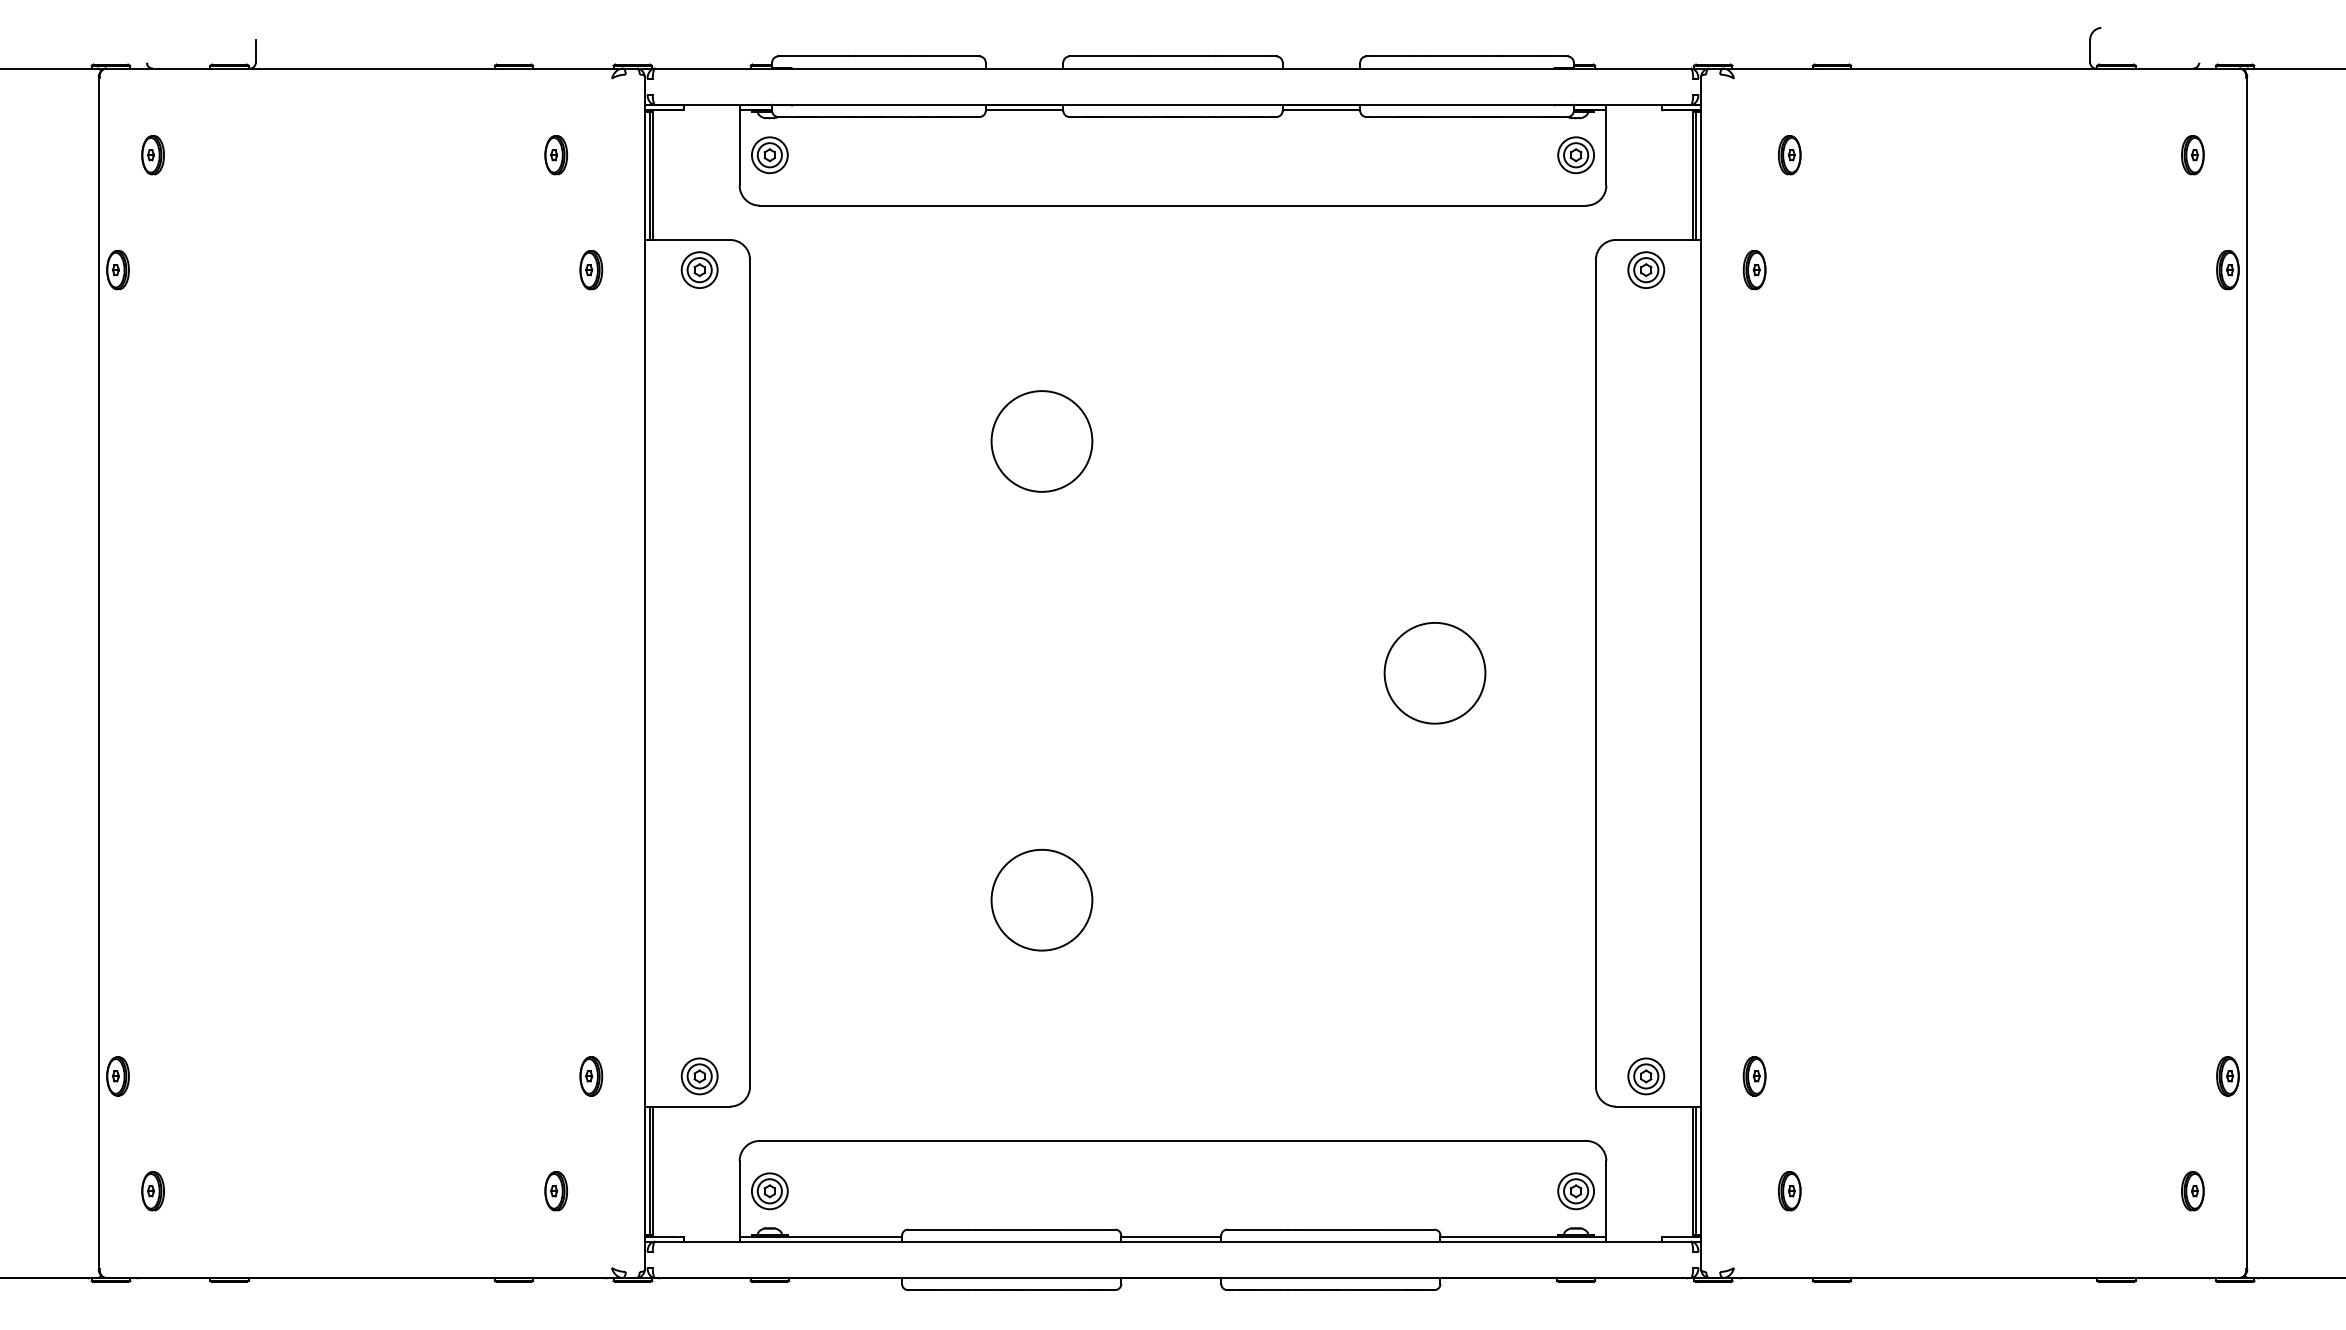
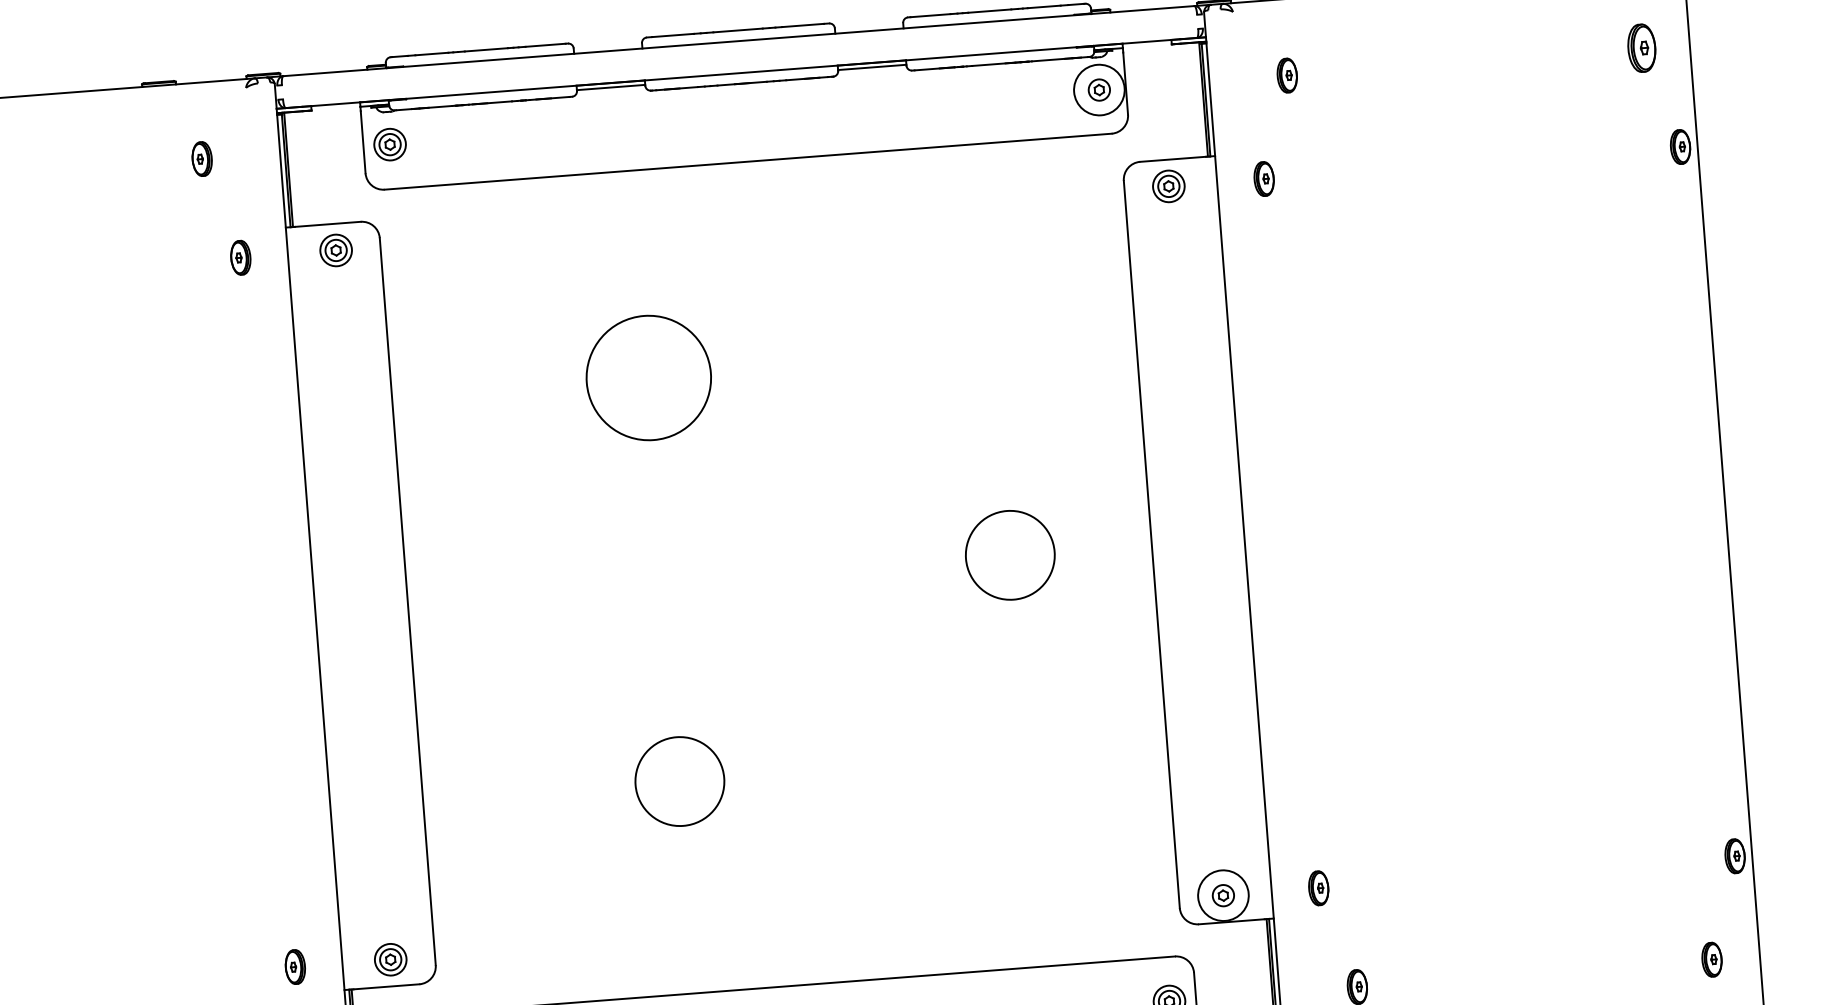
circle: (1576, 155) -> (1099, 90), size x1.6
part: (2192, 155) -> (1641, 48), size x1.4
circle: (1041, 441) -> (648, 378), size x1.4
circle: (1646, 1076) -> (1223, 895), size x1.6

